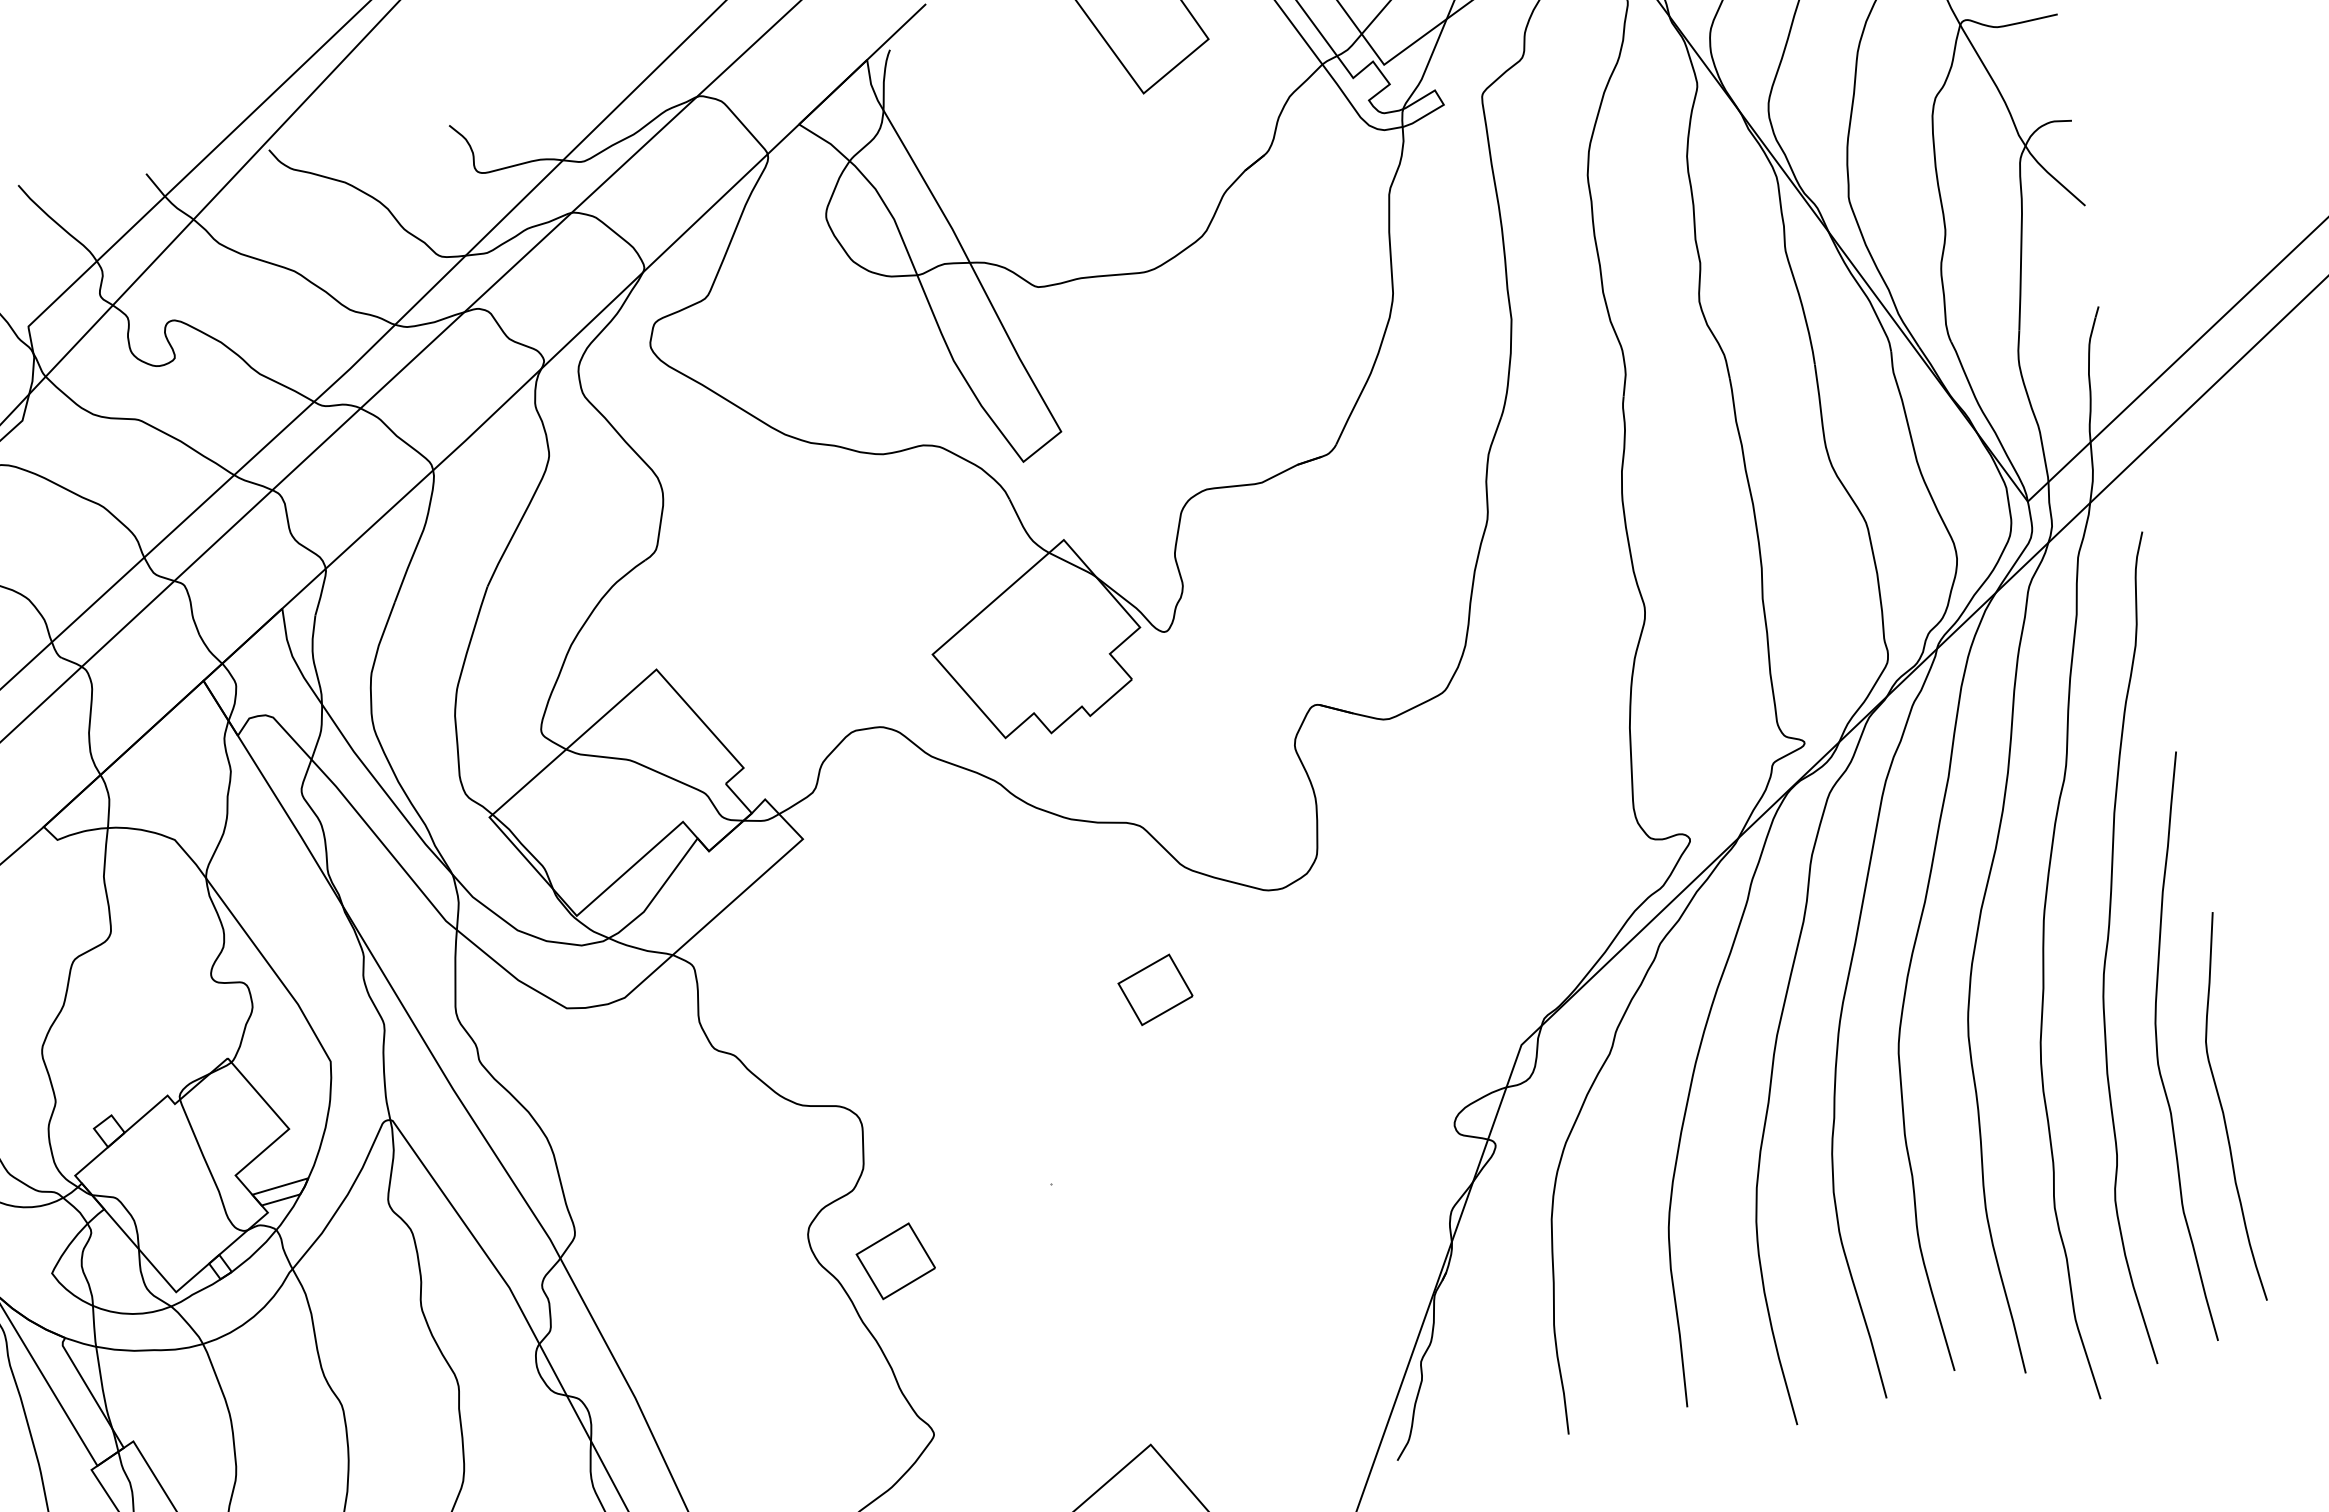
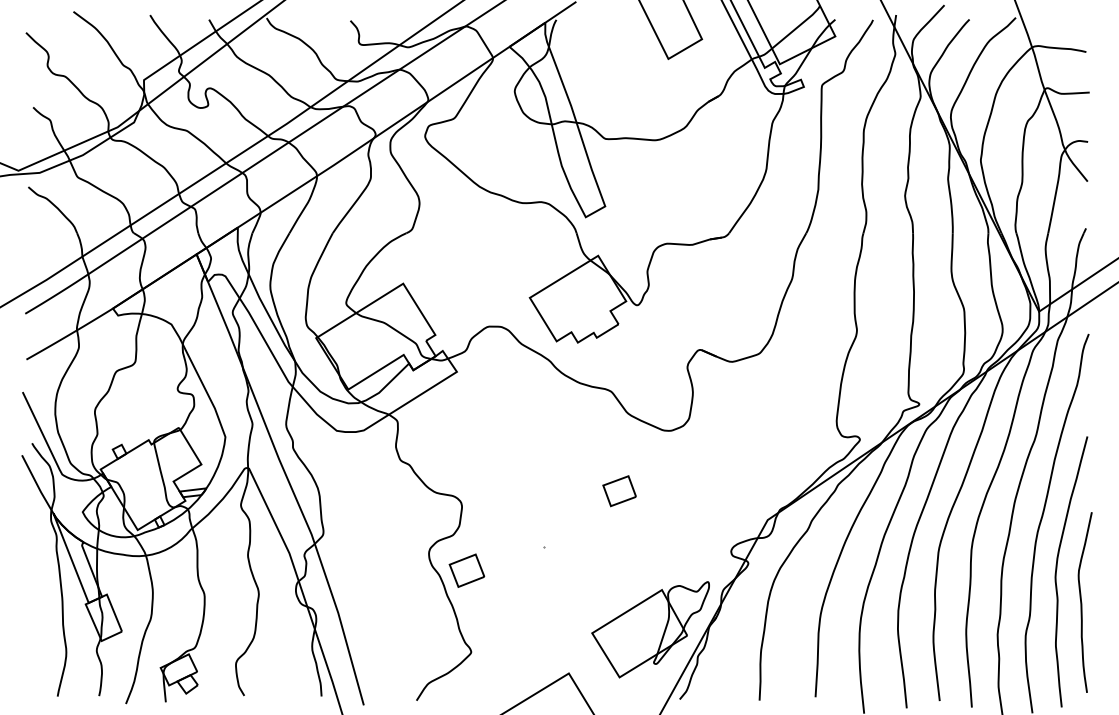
part: (1155, 990) -> (619, 491), moved
part: (1309, 1321) -> (650, 629), added

